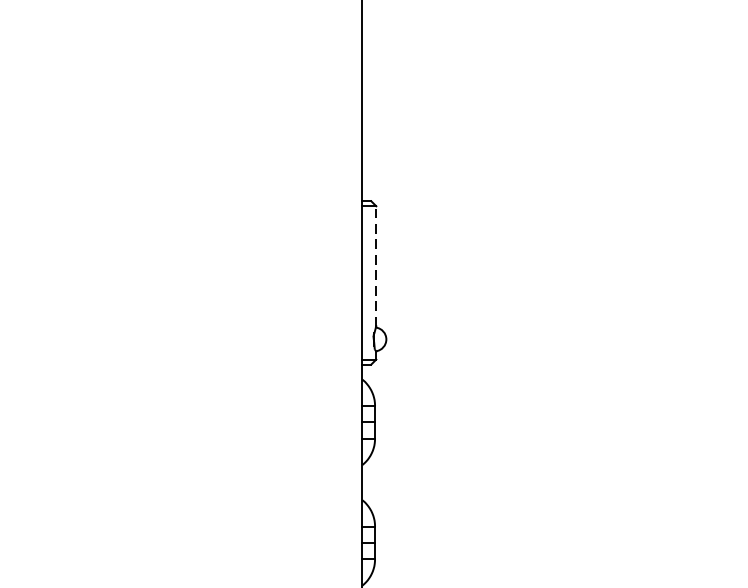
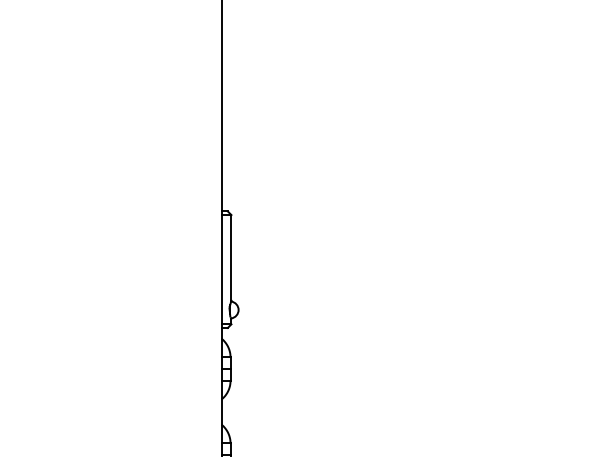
line: (376, 265) -> (231, 257), dashed -> solid

